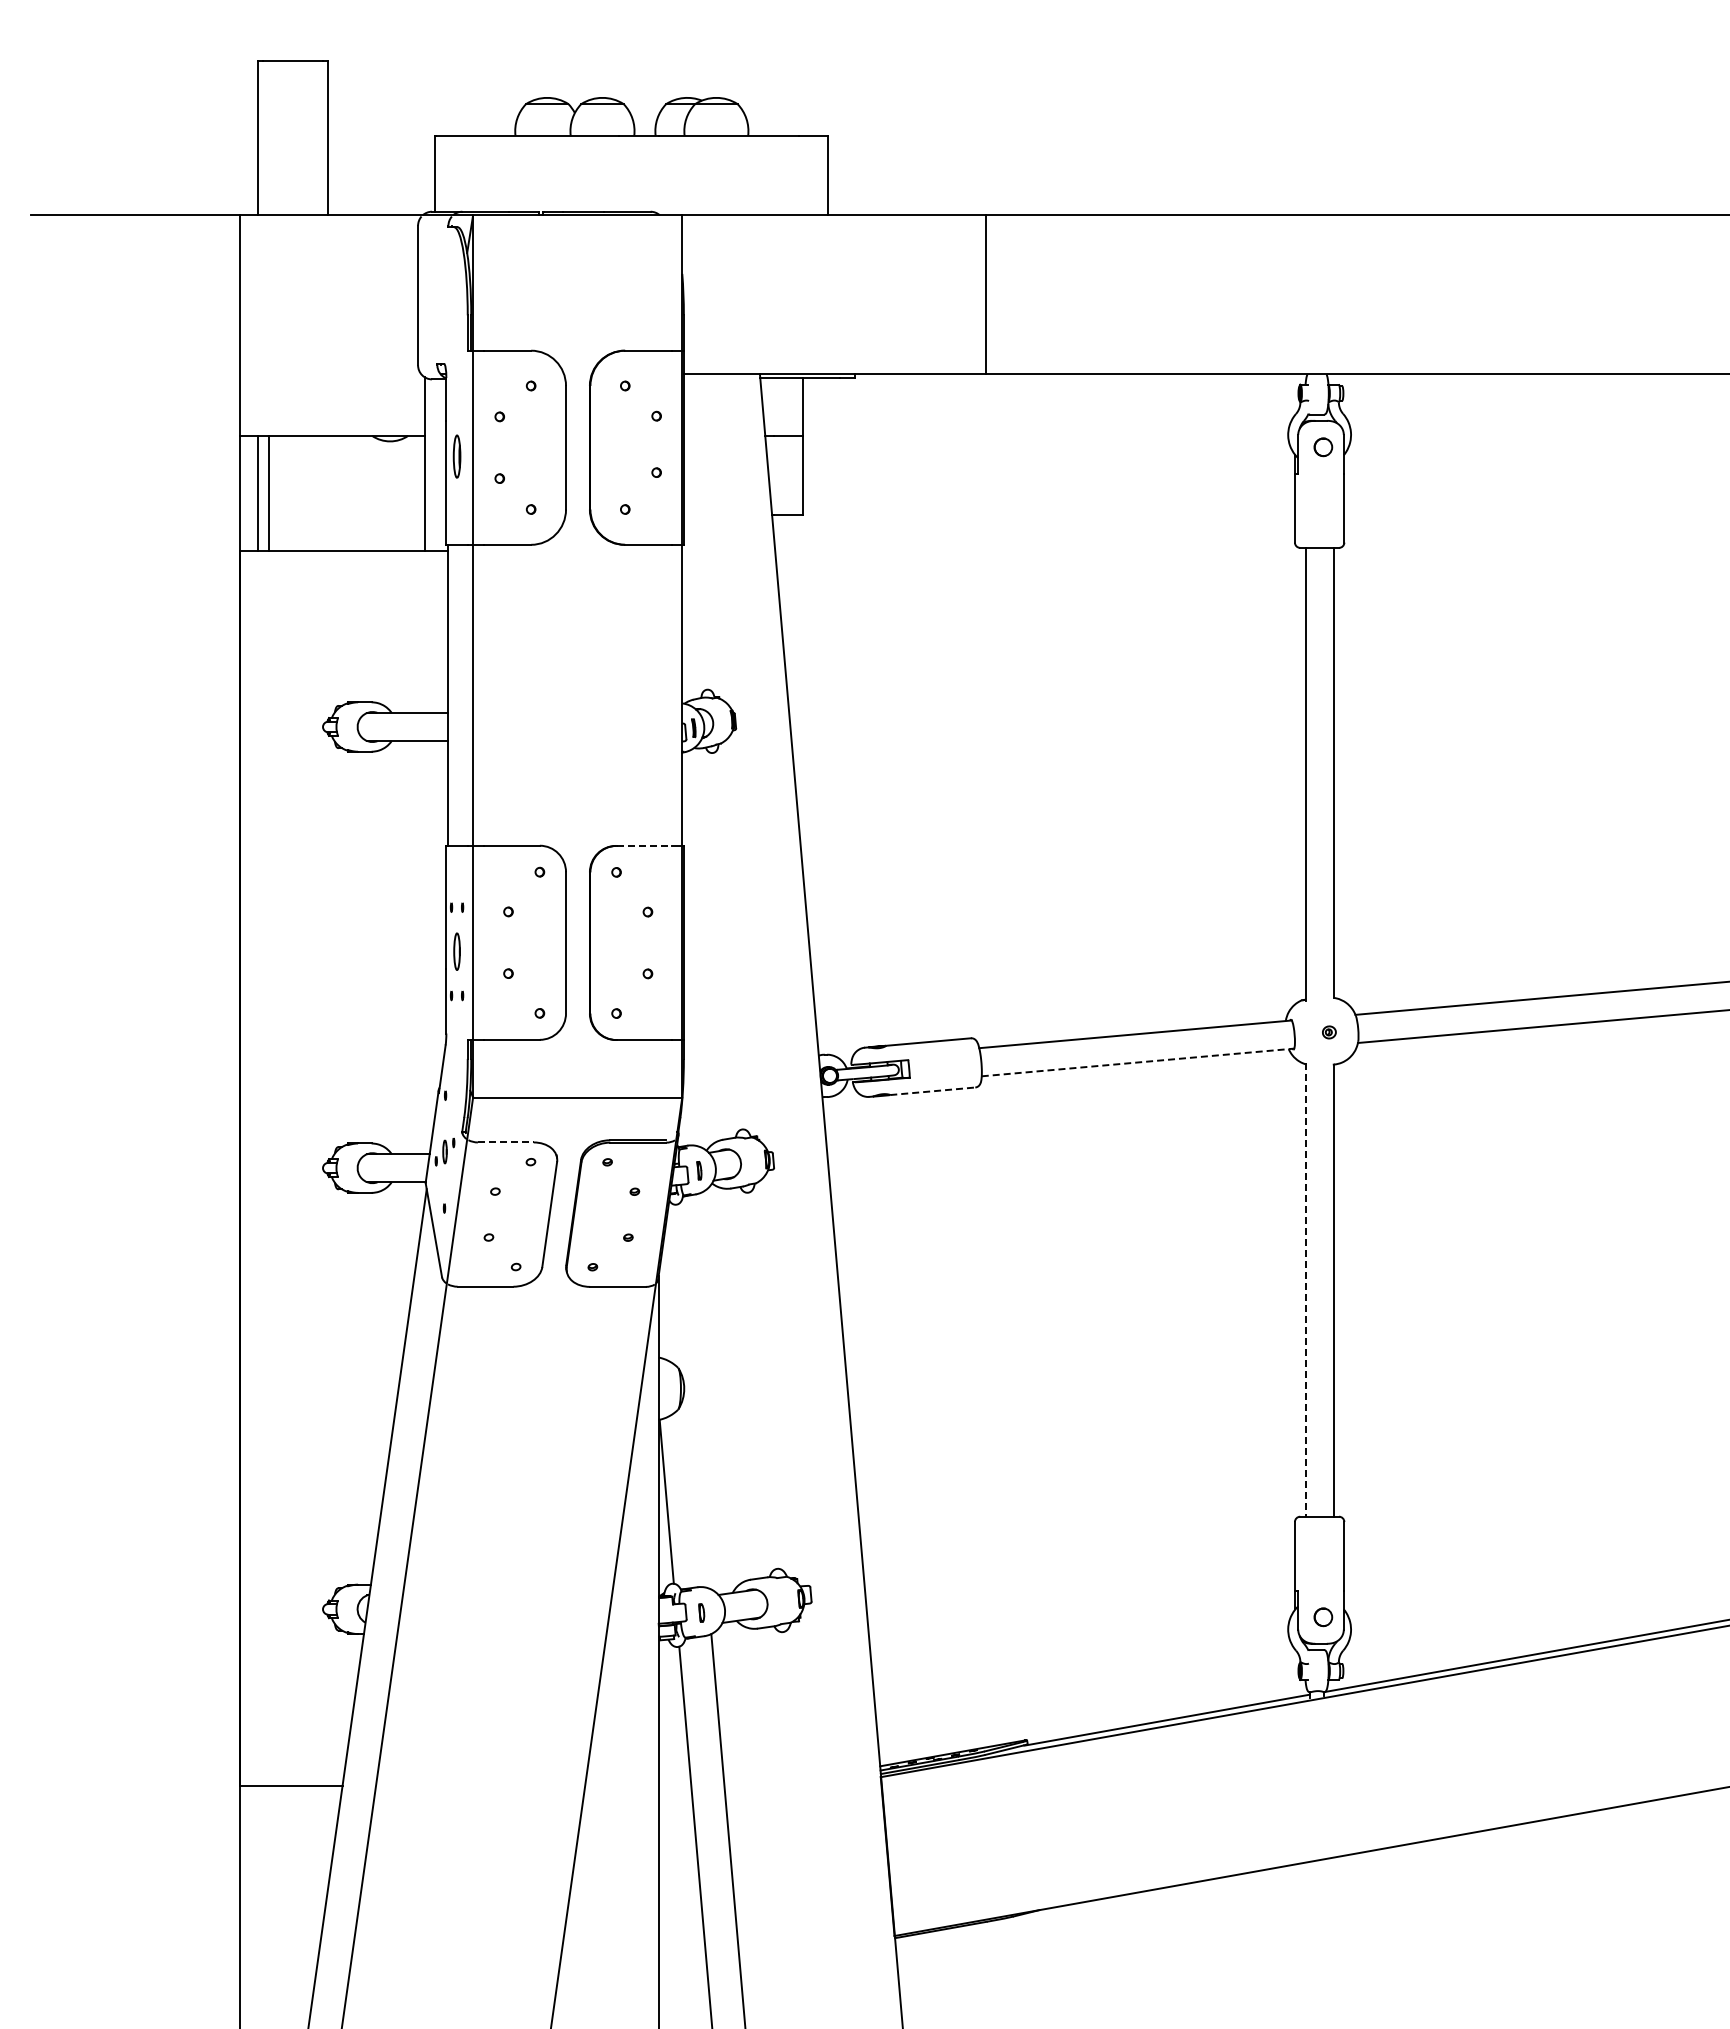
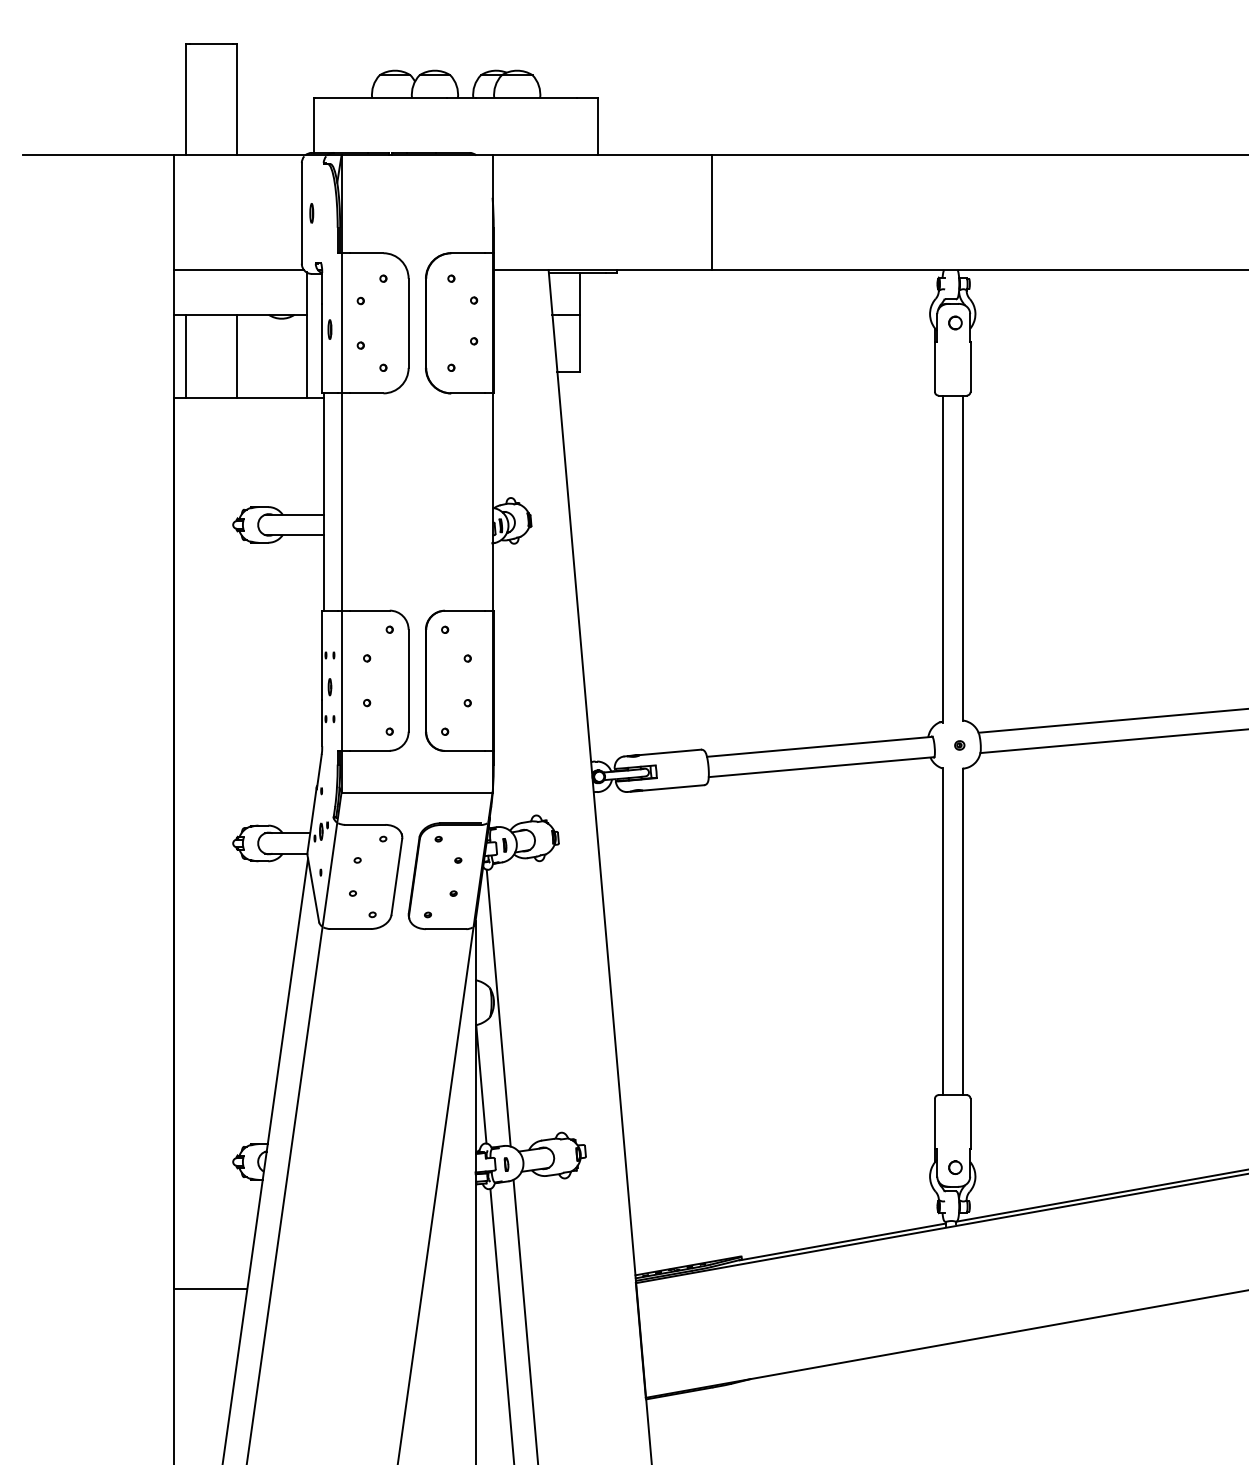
part: (431, 295) -> (311, 213), added
line: (330, 374) -> (238, 270), added
part: (456, 456) -> (329, 329), size x0.62
line: (269, 492) -> (237, 355), moved
line: (644, 845) -> (465, 610), dashed -> solid
part: (456, 951) -> (329, 687), size x0.62
line: (1138, 1062) -> (821, 767), dashed -> solid
line: (932, 1091) -> (673, 788), dashed -> solid
line: (505, 1142) -> (364, 824), dashed -> solid
line: (1305, 1289) -> (942, 931), dashed -> solid
line: (690, 1395) -> (498, 1007), added

